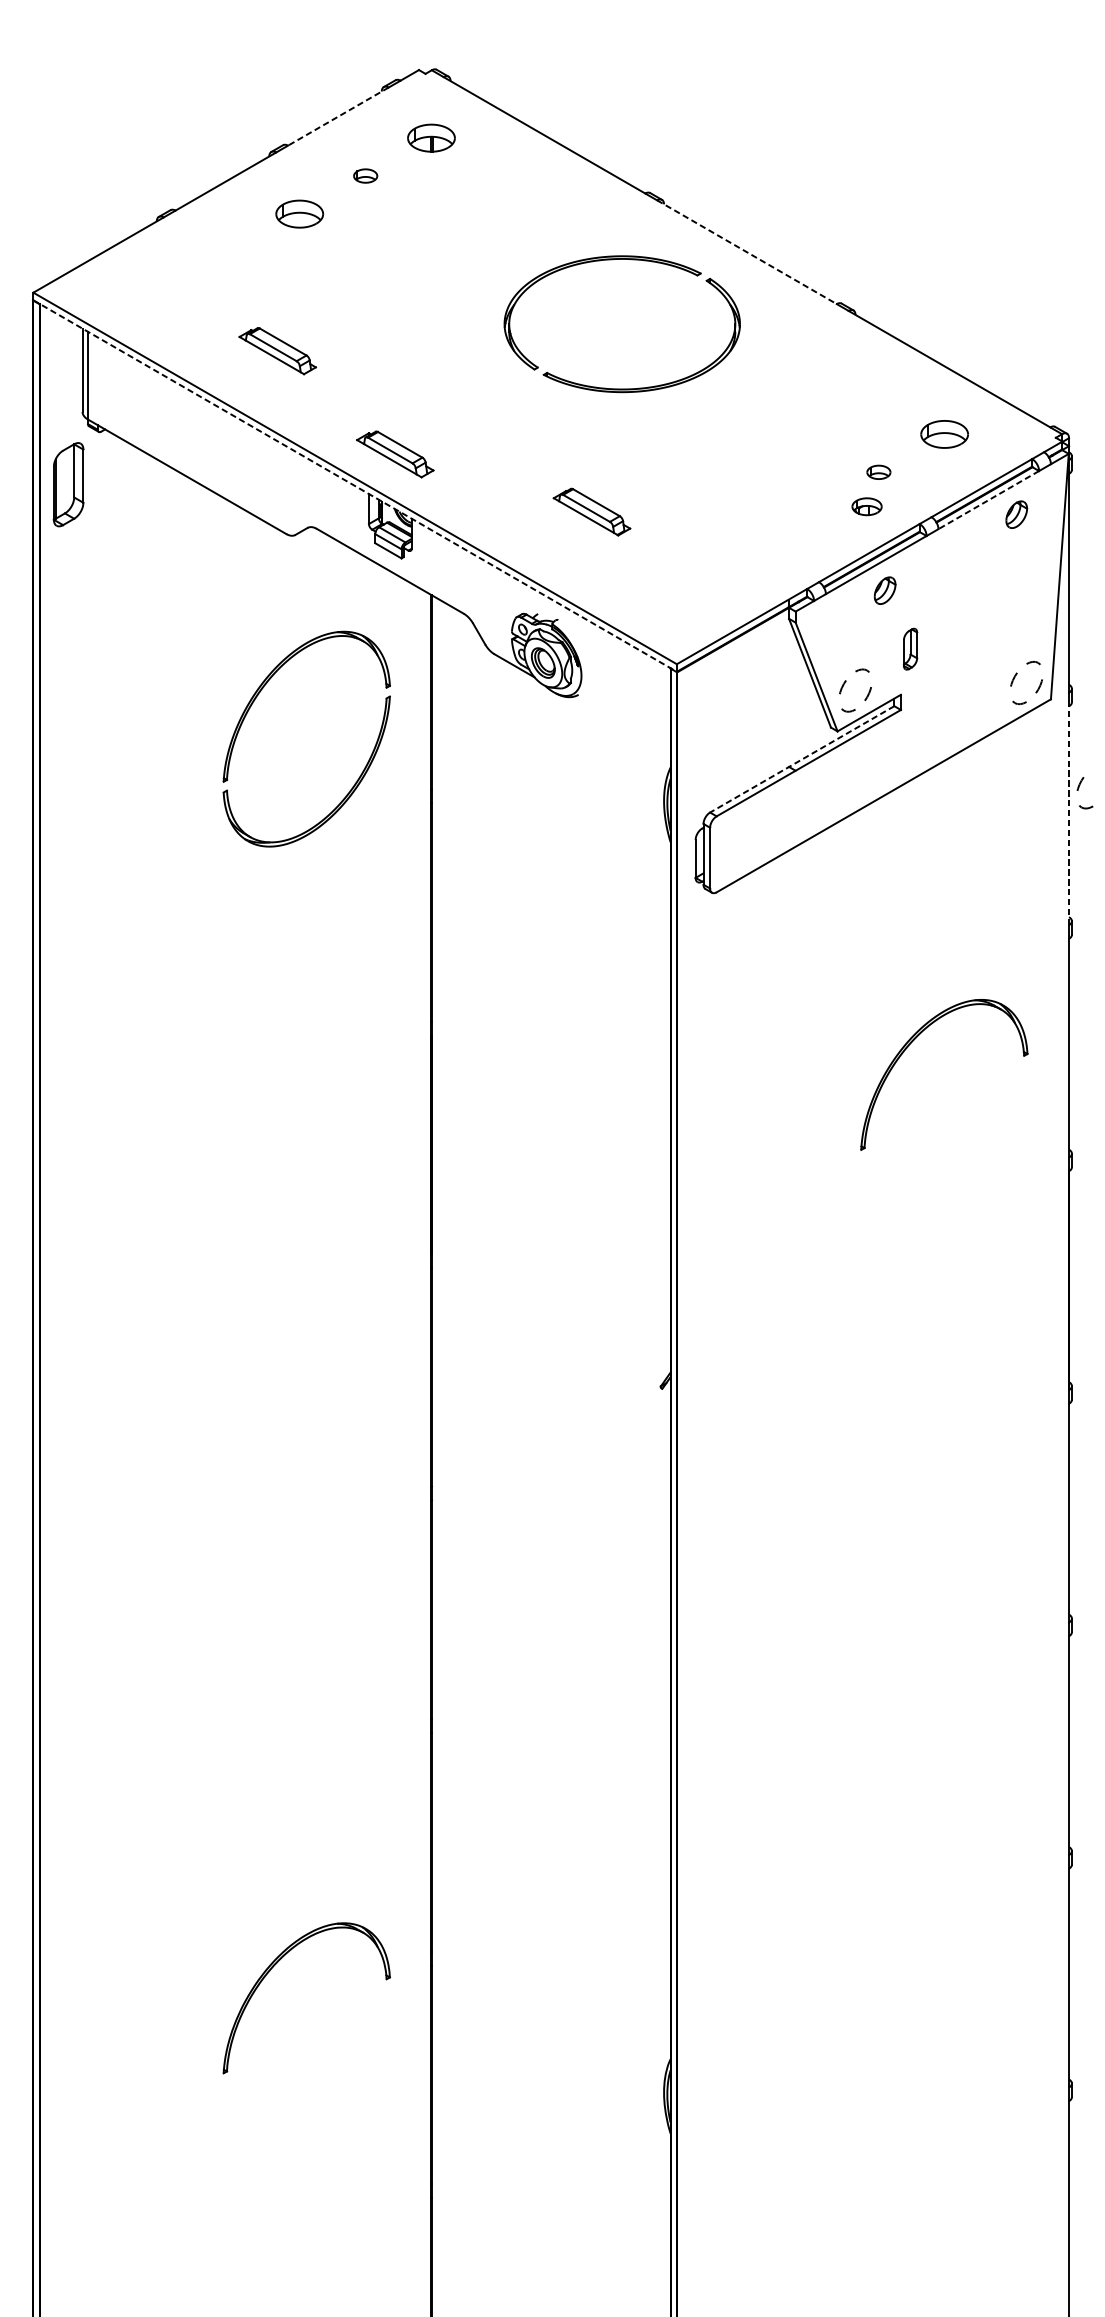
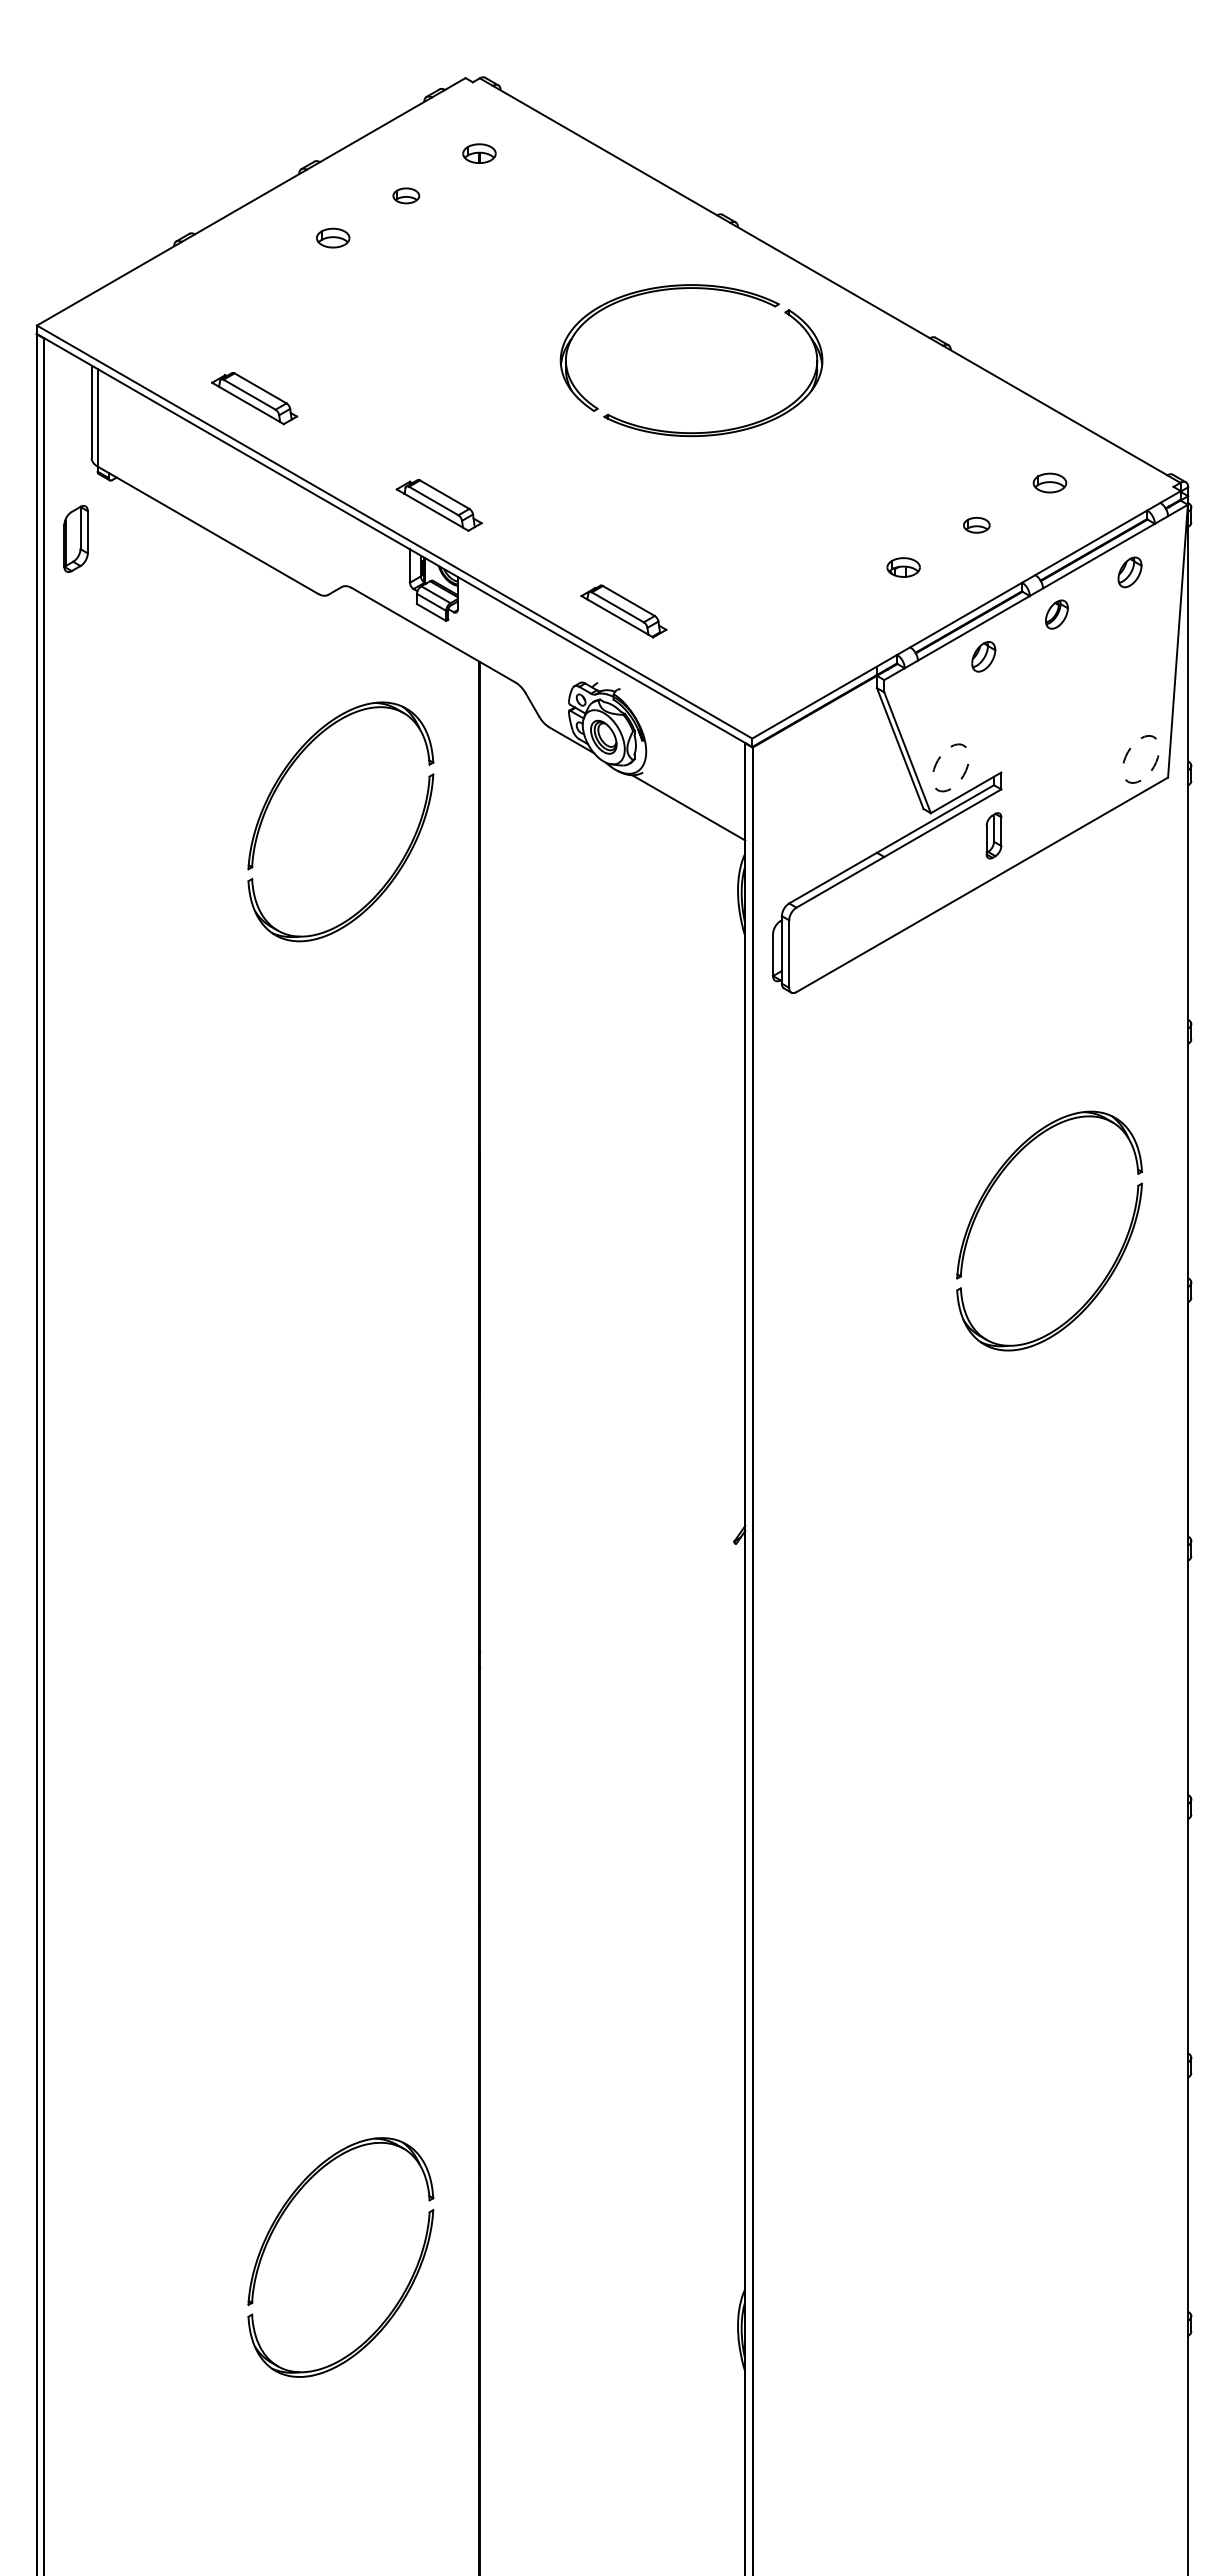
line: (337, 116) -> (375, 129), dashed -> solid
part: (431, 137) -> (479, 153), size x0.62
part: (300, 213) -> (333, 237), size x0.62
line: (747, 252) -> (830, 280), dashed -> solid
part: (277, 351) -> (254, 398), moved
part: (944, 433) -> (1049, 482), size x0.62
part: (68, 484) -> (75, 538), size x0.71
line: (355, 486) -> (394, 540), dashed -> solid
line: (988, 500) -> (1098, 556), dashed -> solid
part: (866, 506) -> (903, 567), moved
part: (591, 512) -> (623, 611), moved
part: (950, 552) -> (1056, 614), added
part: (910, 648) -> (993, 835), moved
line: (619, 726) -> (688, 807), added
line: (802, 759) -> (891, 844), dashed -> solid
curve: (1078, 791) -> (1198, 879), removed
line: (1069, 816) -> (1188, 907), dashed -> solid
part: (976, 1171) -> (1085, 1302), added
part: (343, 2090) -> (381, 2323), added

